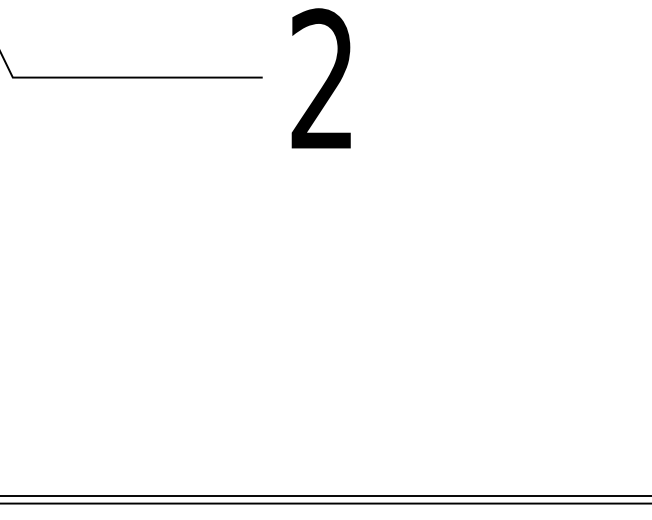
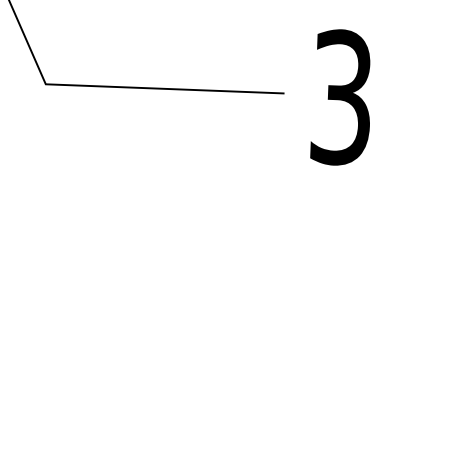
text: (322, 79) -> (341, 97), 2 -> 3

